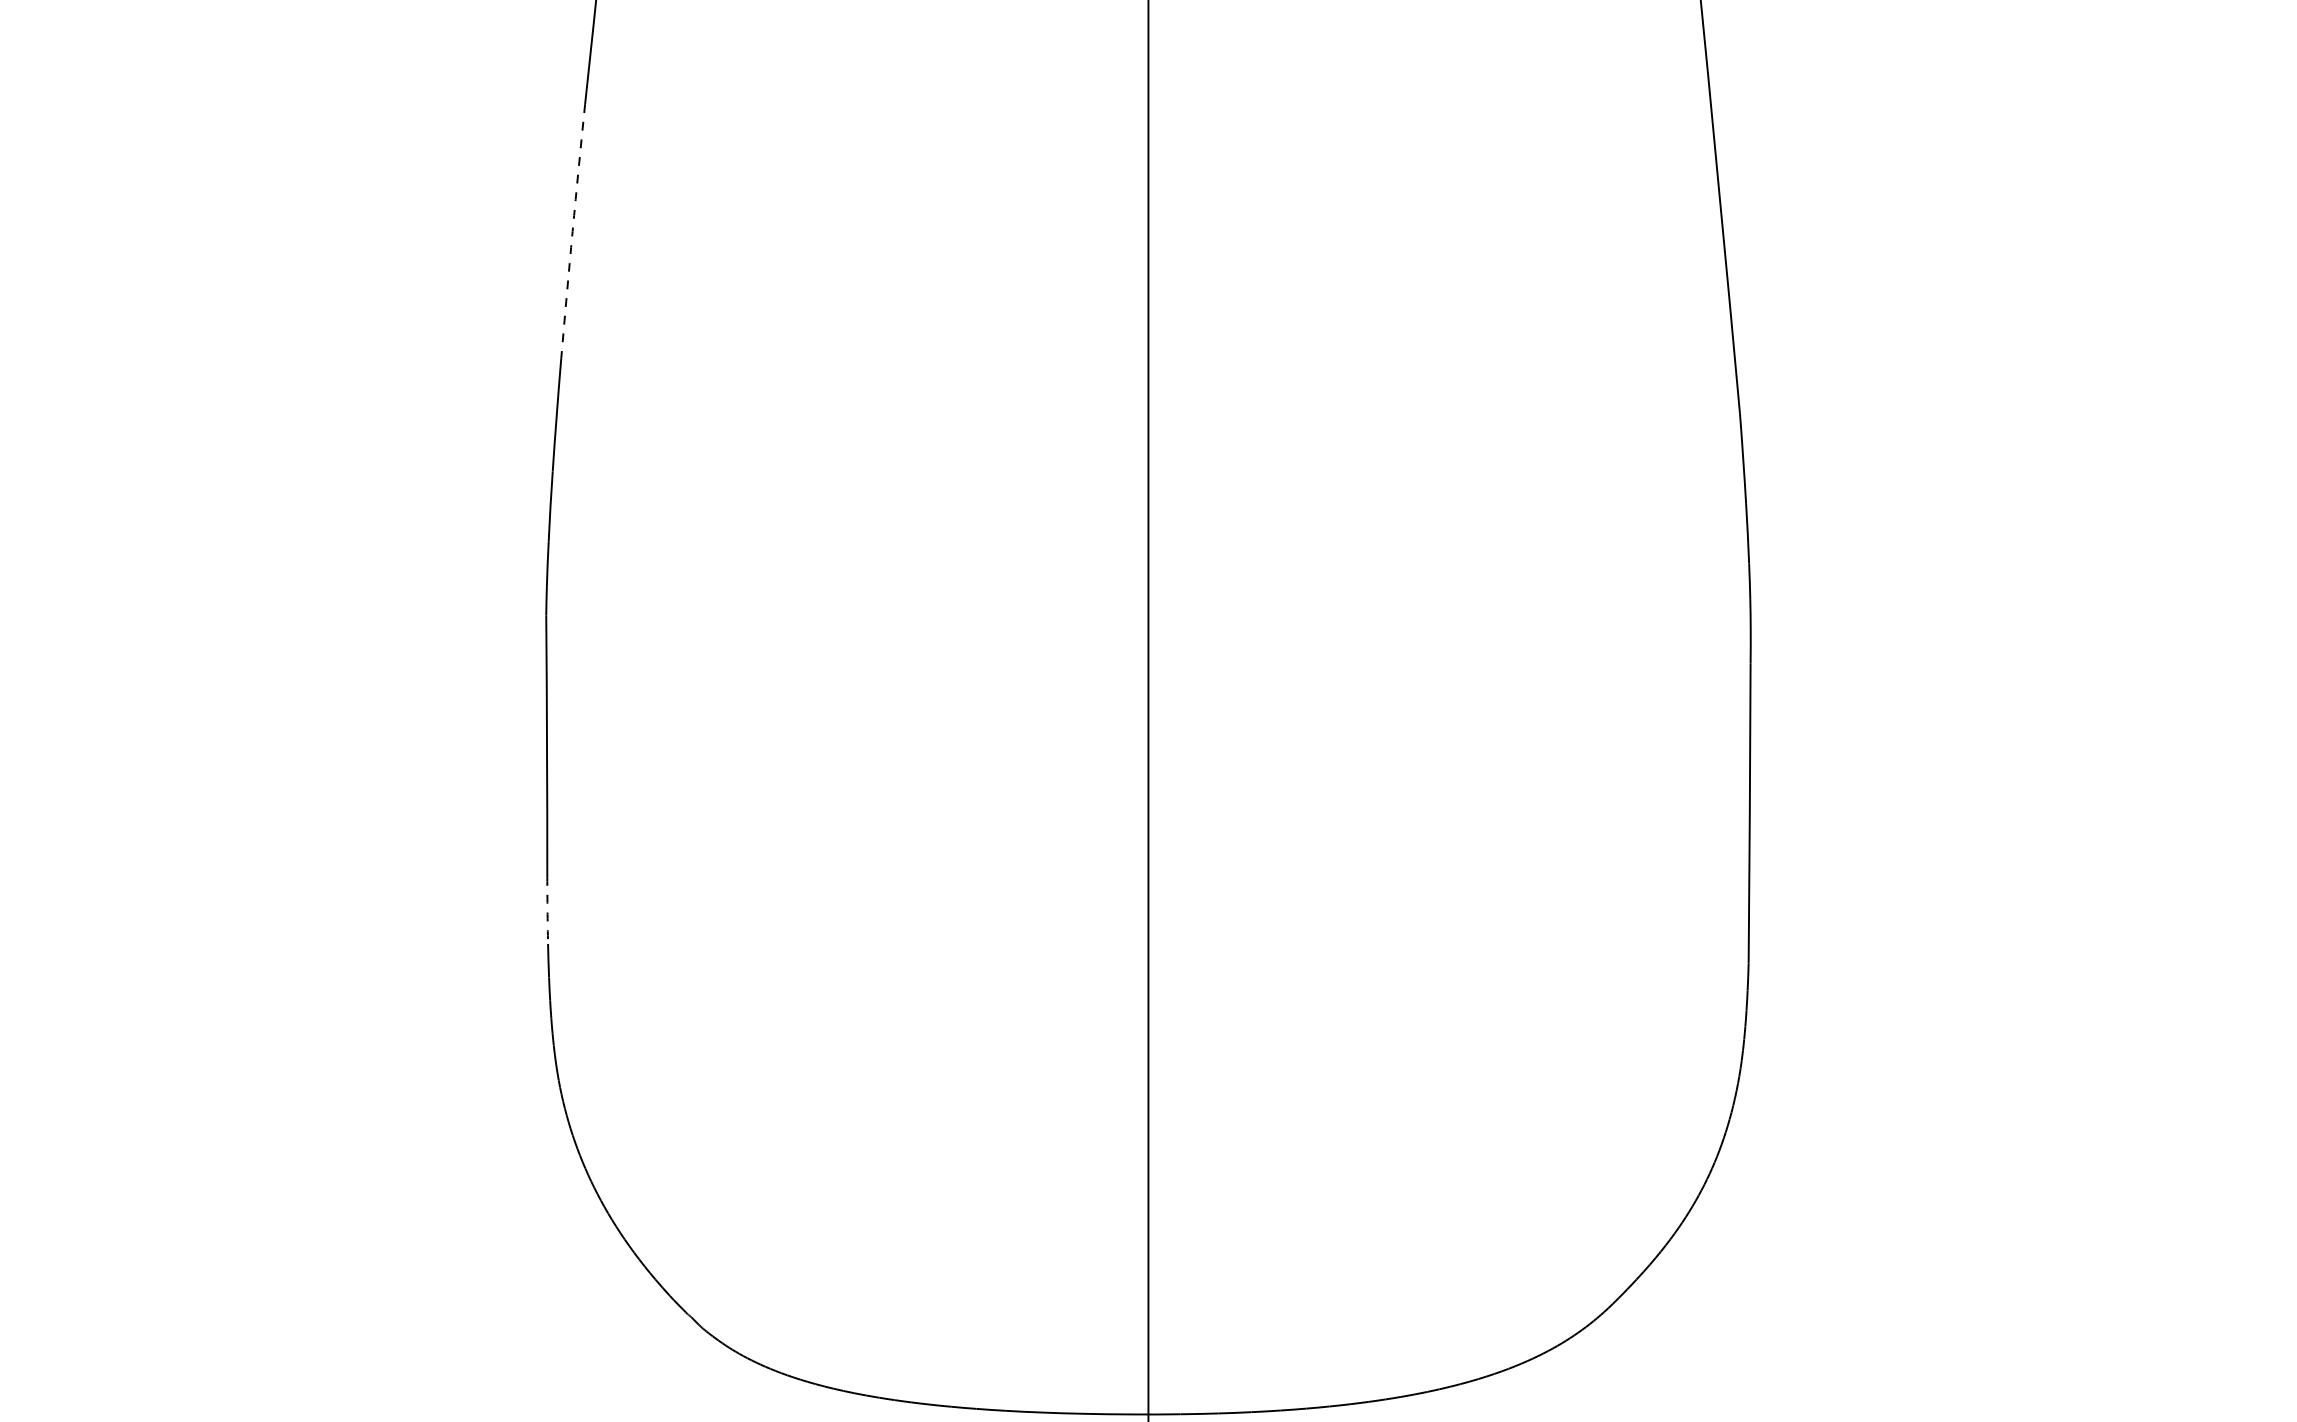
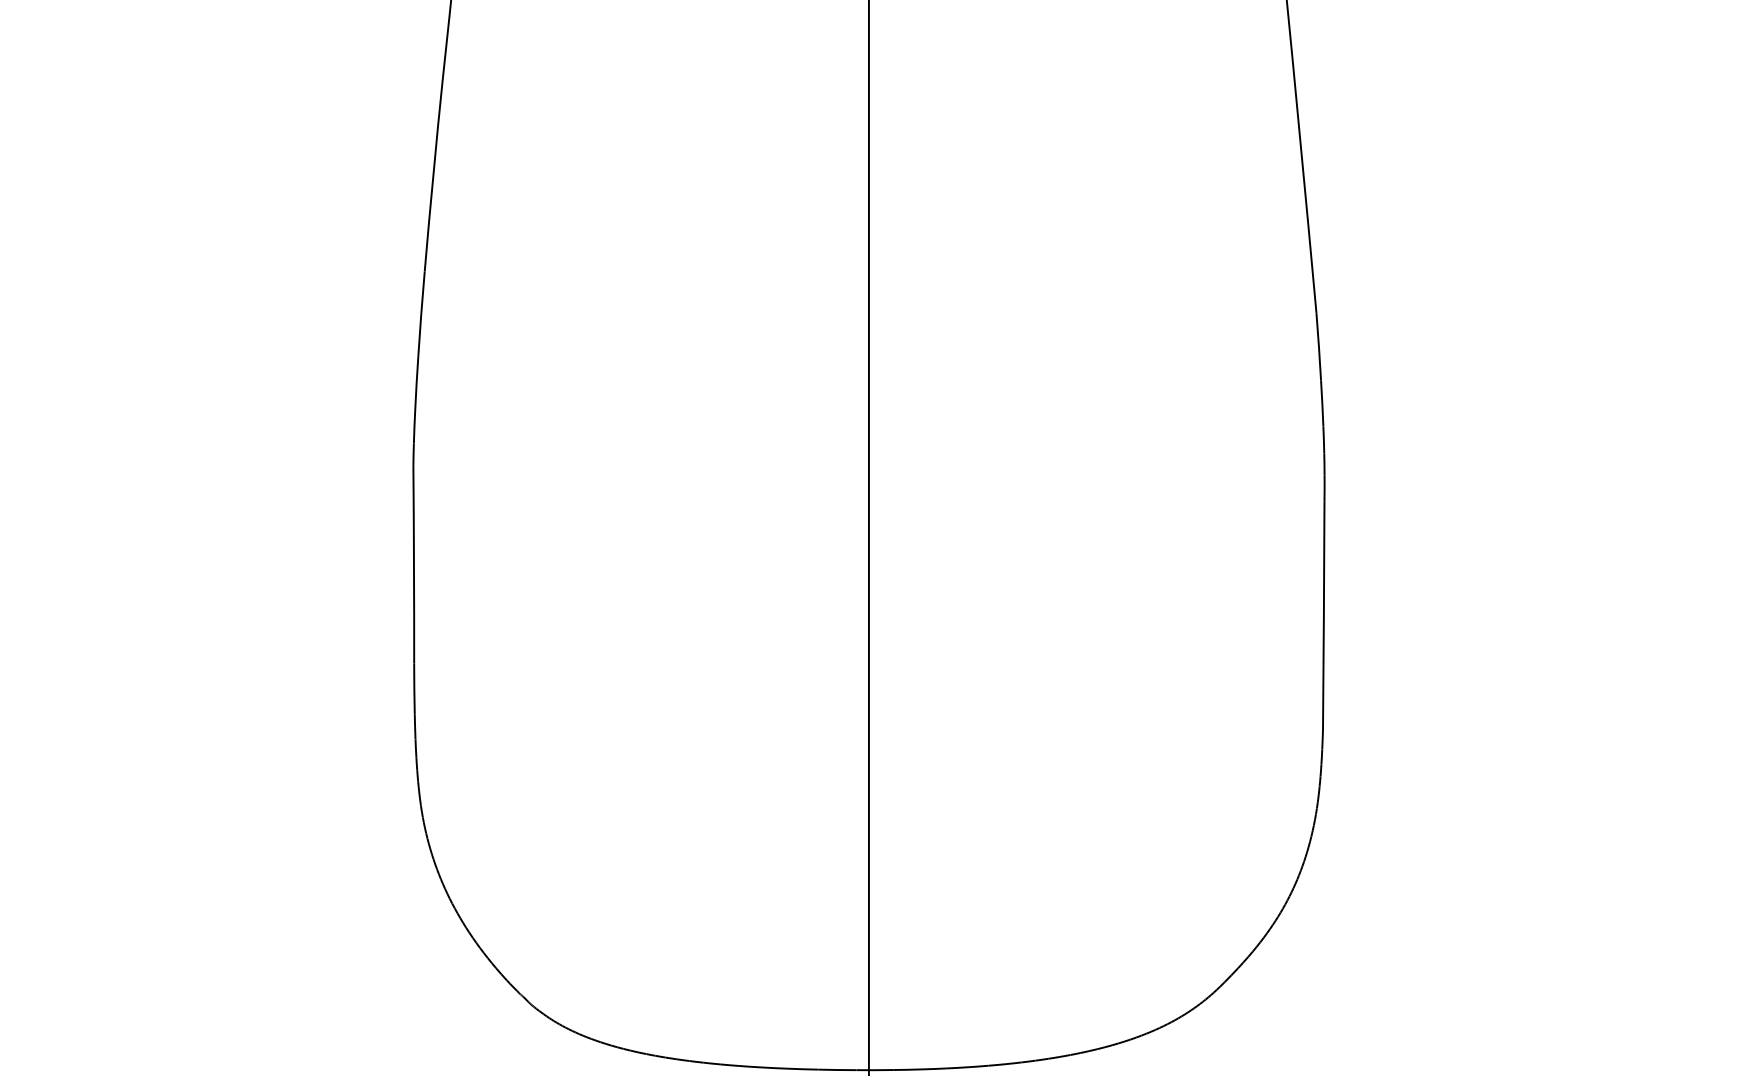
arc: (572, 231) -> (433, 175), dashed -> solid
arc: (547, 910) -> (414, 688), dashed -> solid

